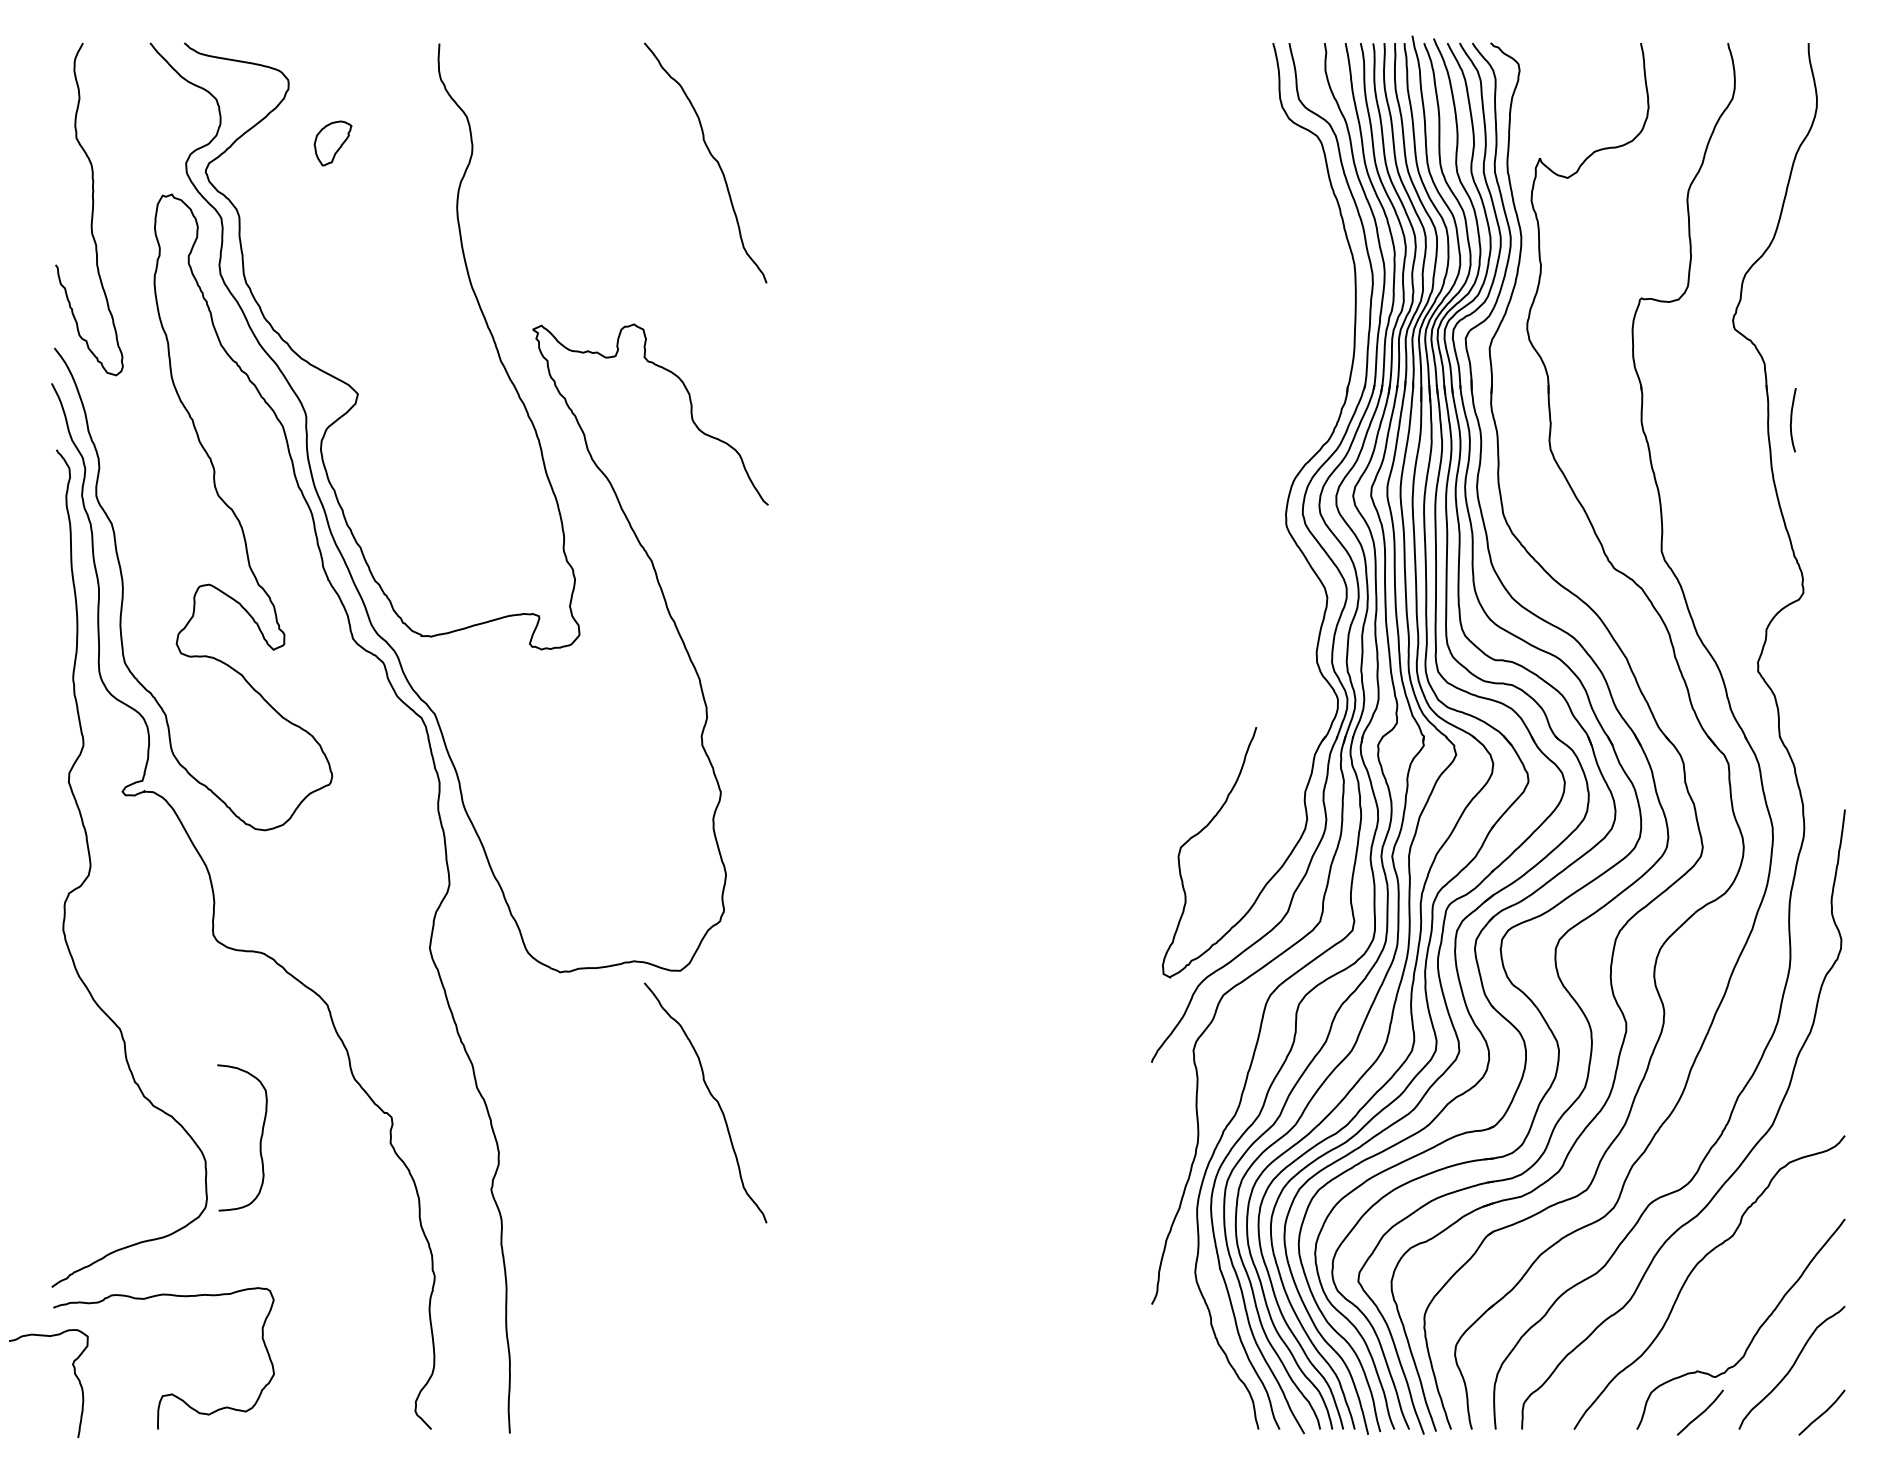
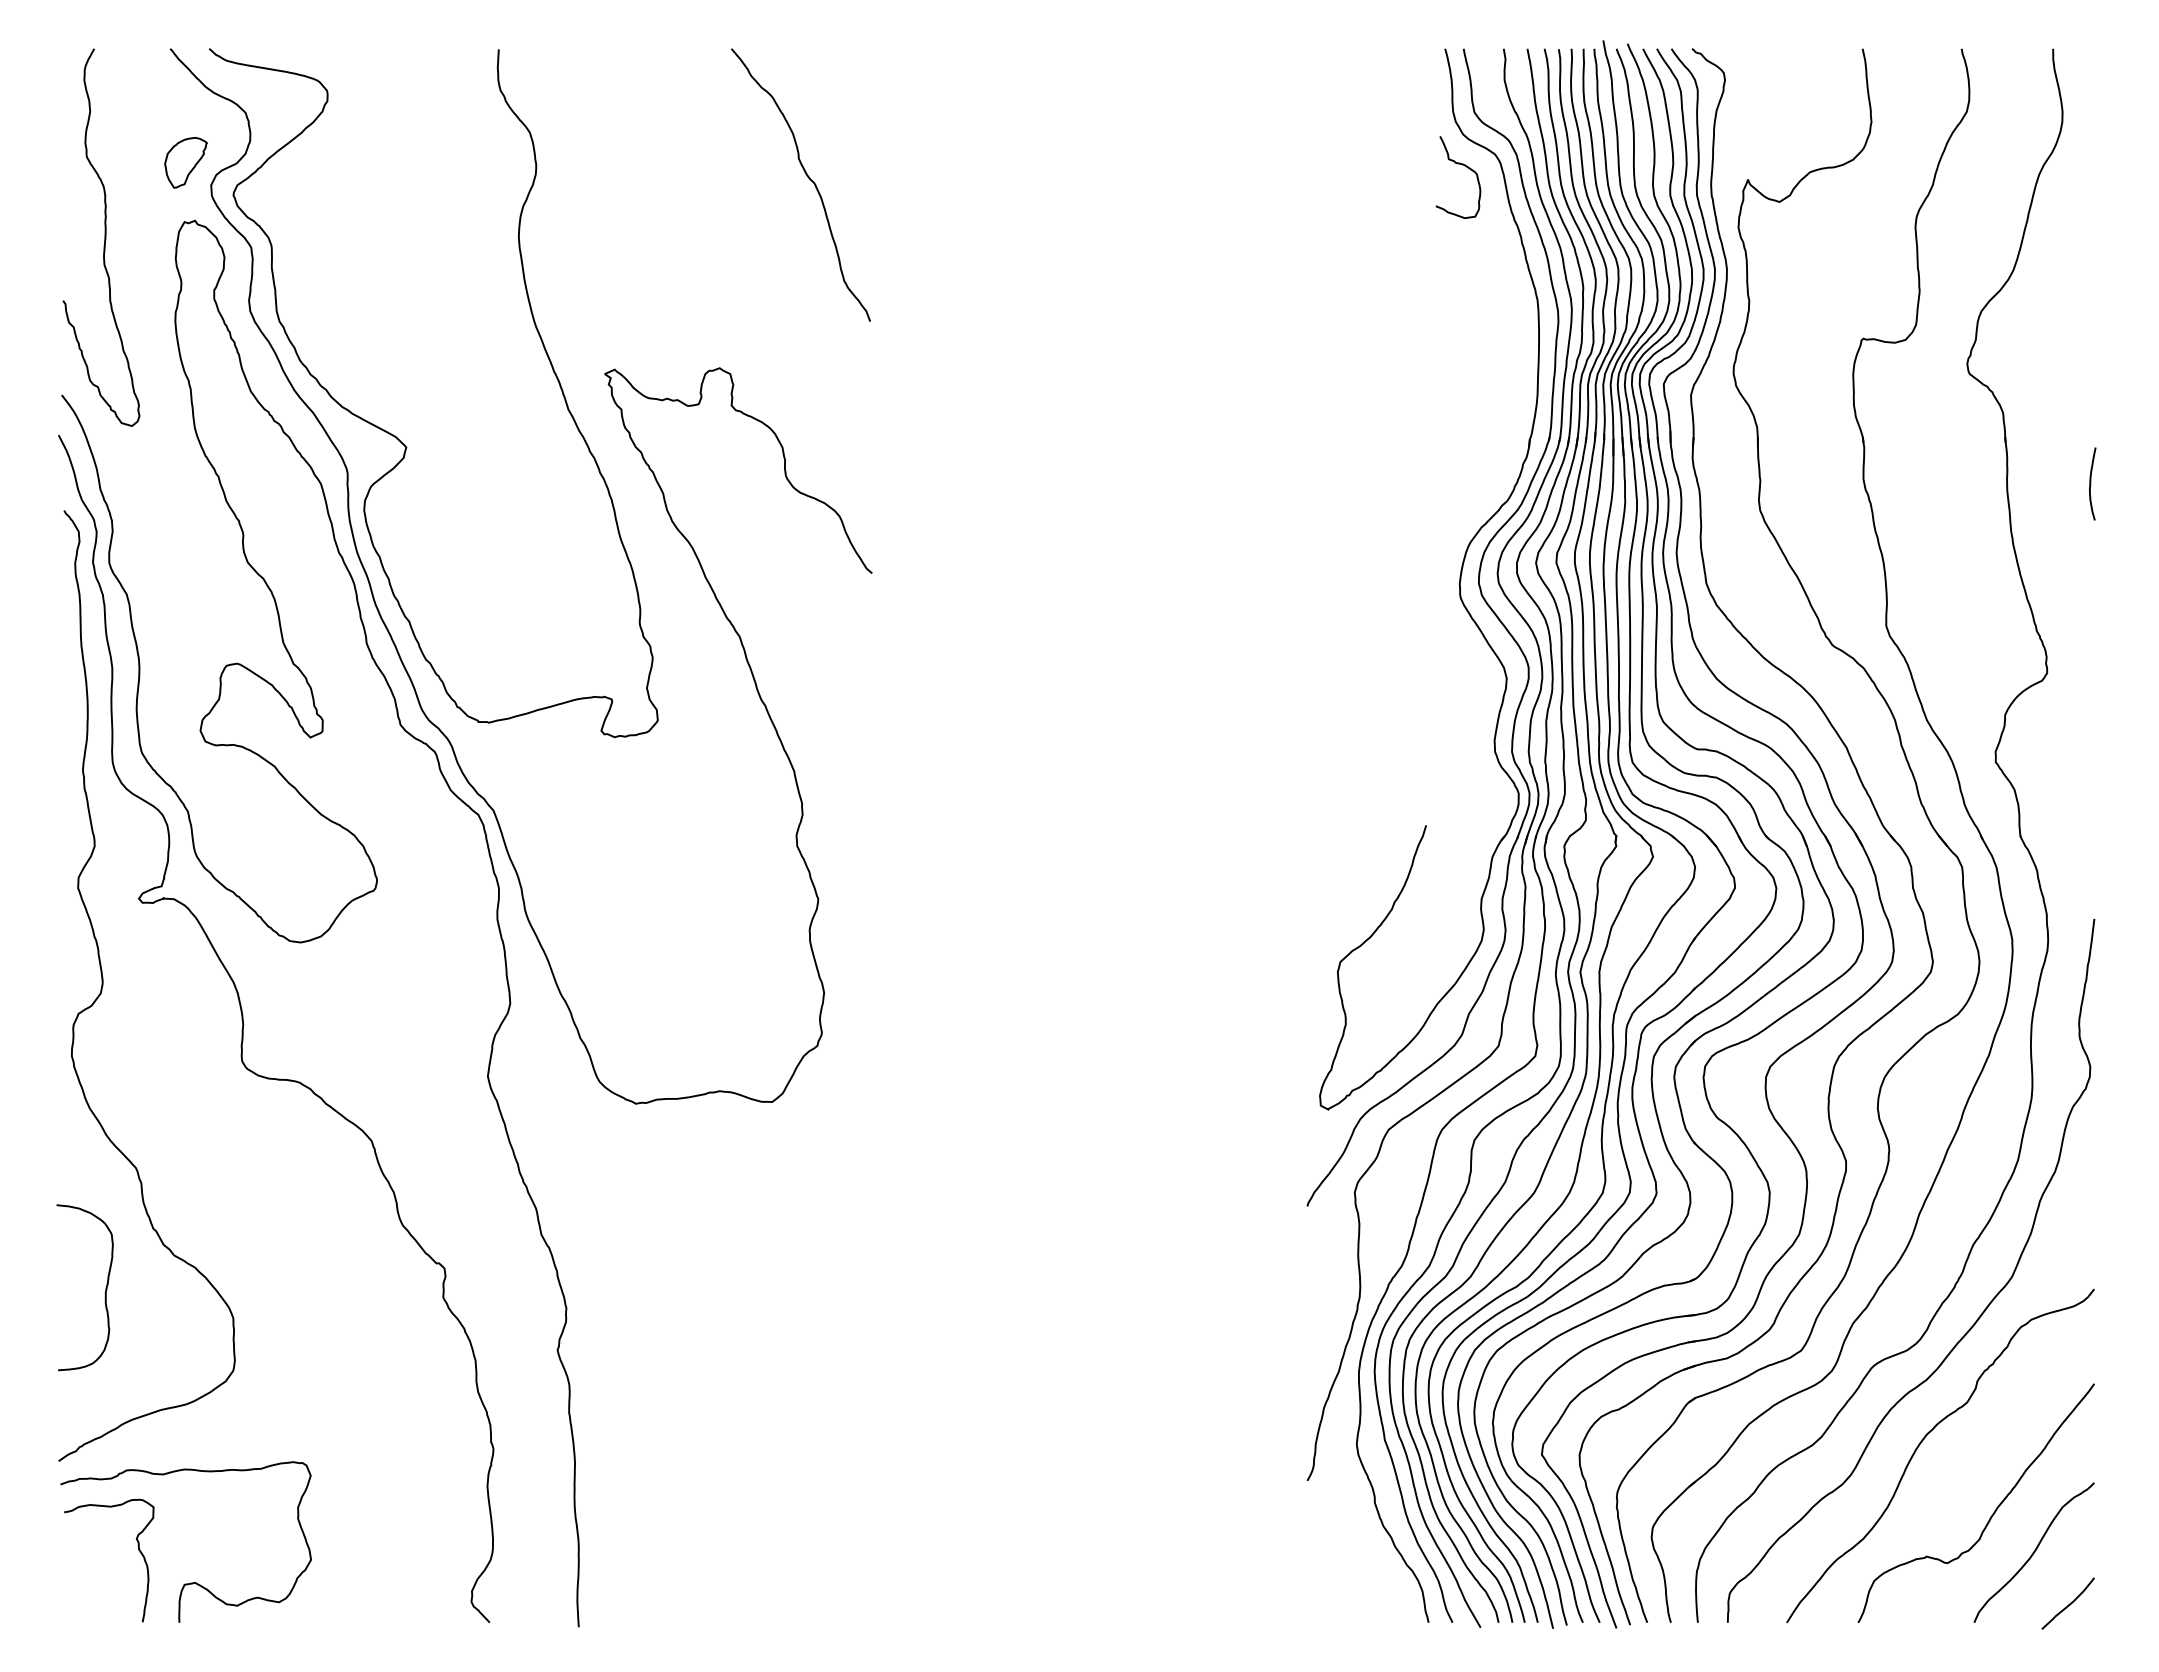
part: (332, 143) -> (185, 162), moved
curve: (1290, 146) -> (1464, 166), added
curve: (1792, 419) -> (2091, 483), moved
curve: (711, 1096) -> (807, 1244), removed
curve: (259, 1143) -> (104, 1293), moved
curve: (74, 1374) -> (138, 1550), moved
curve: (1700, 1413) -> (1930, 1604), removed

